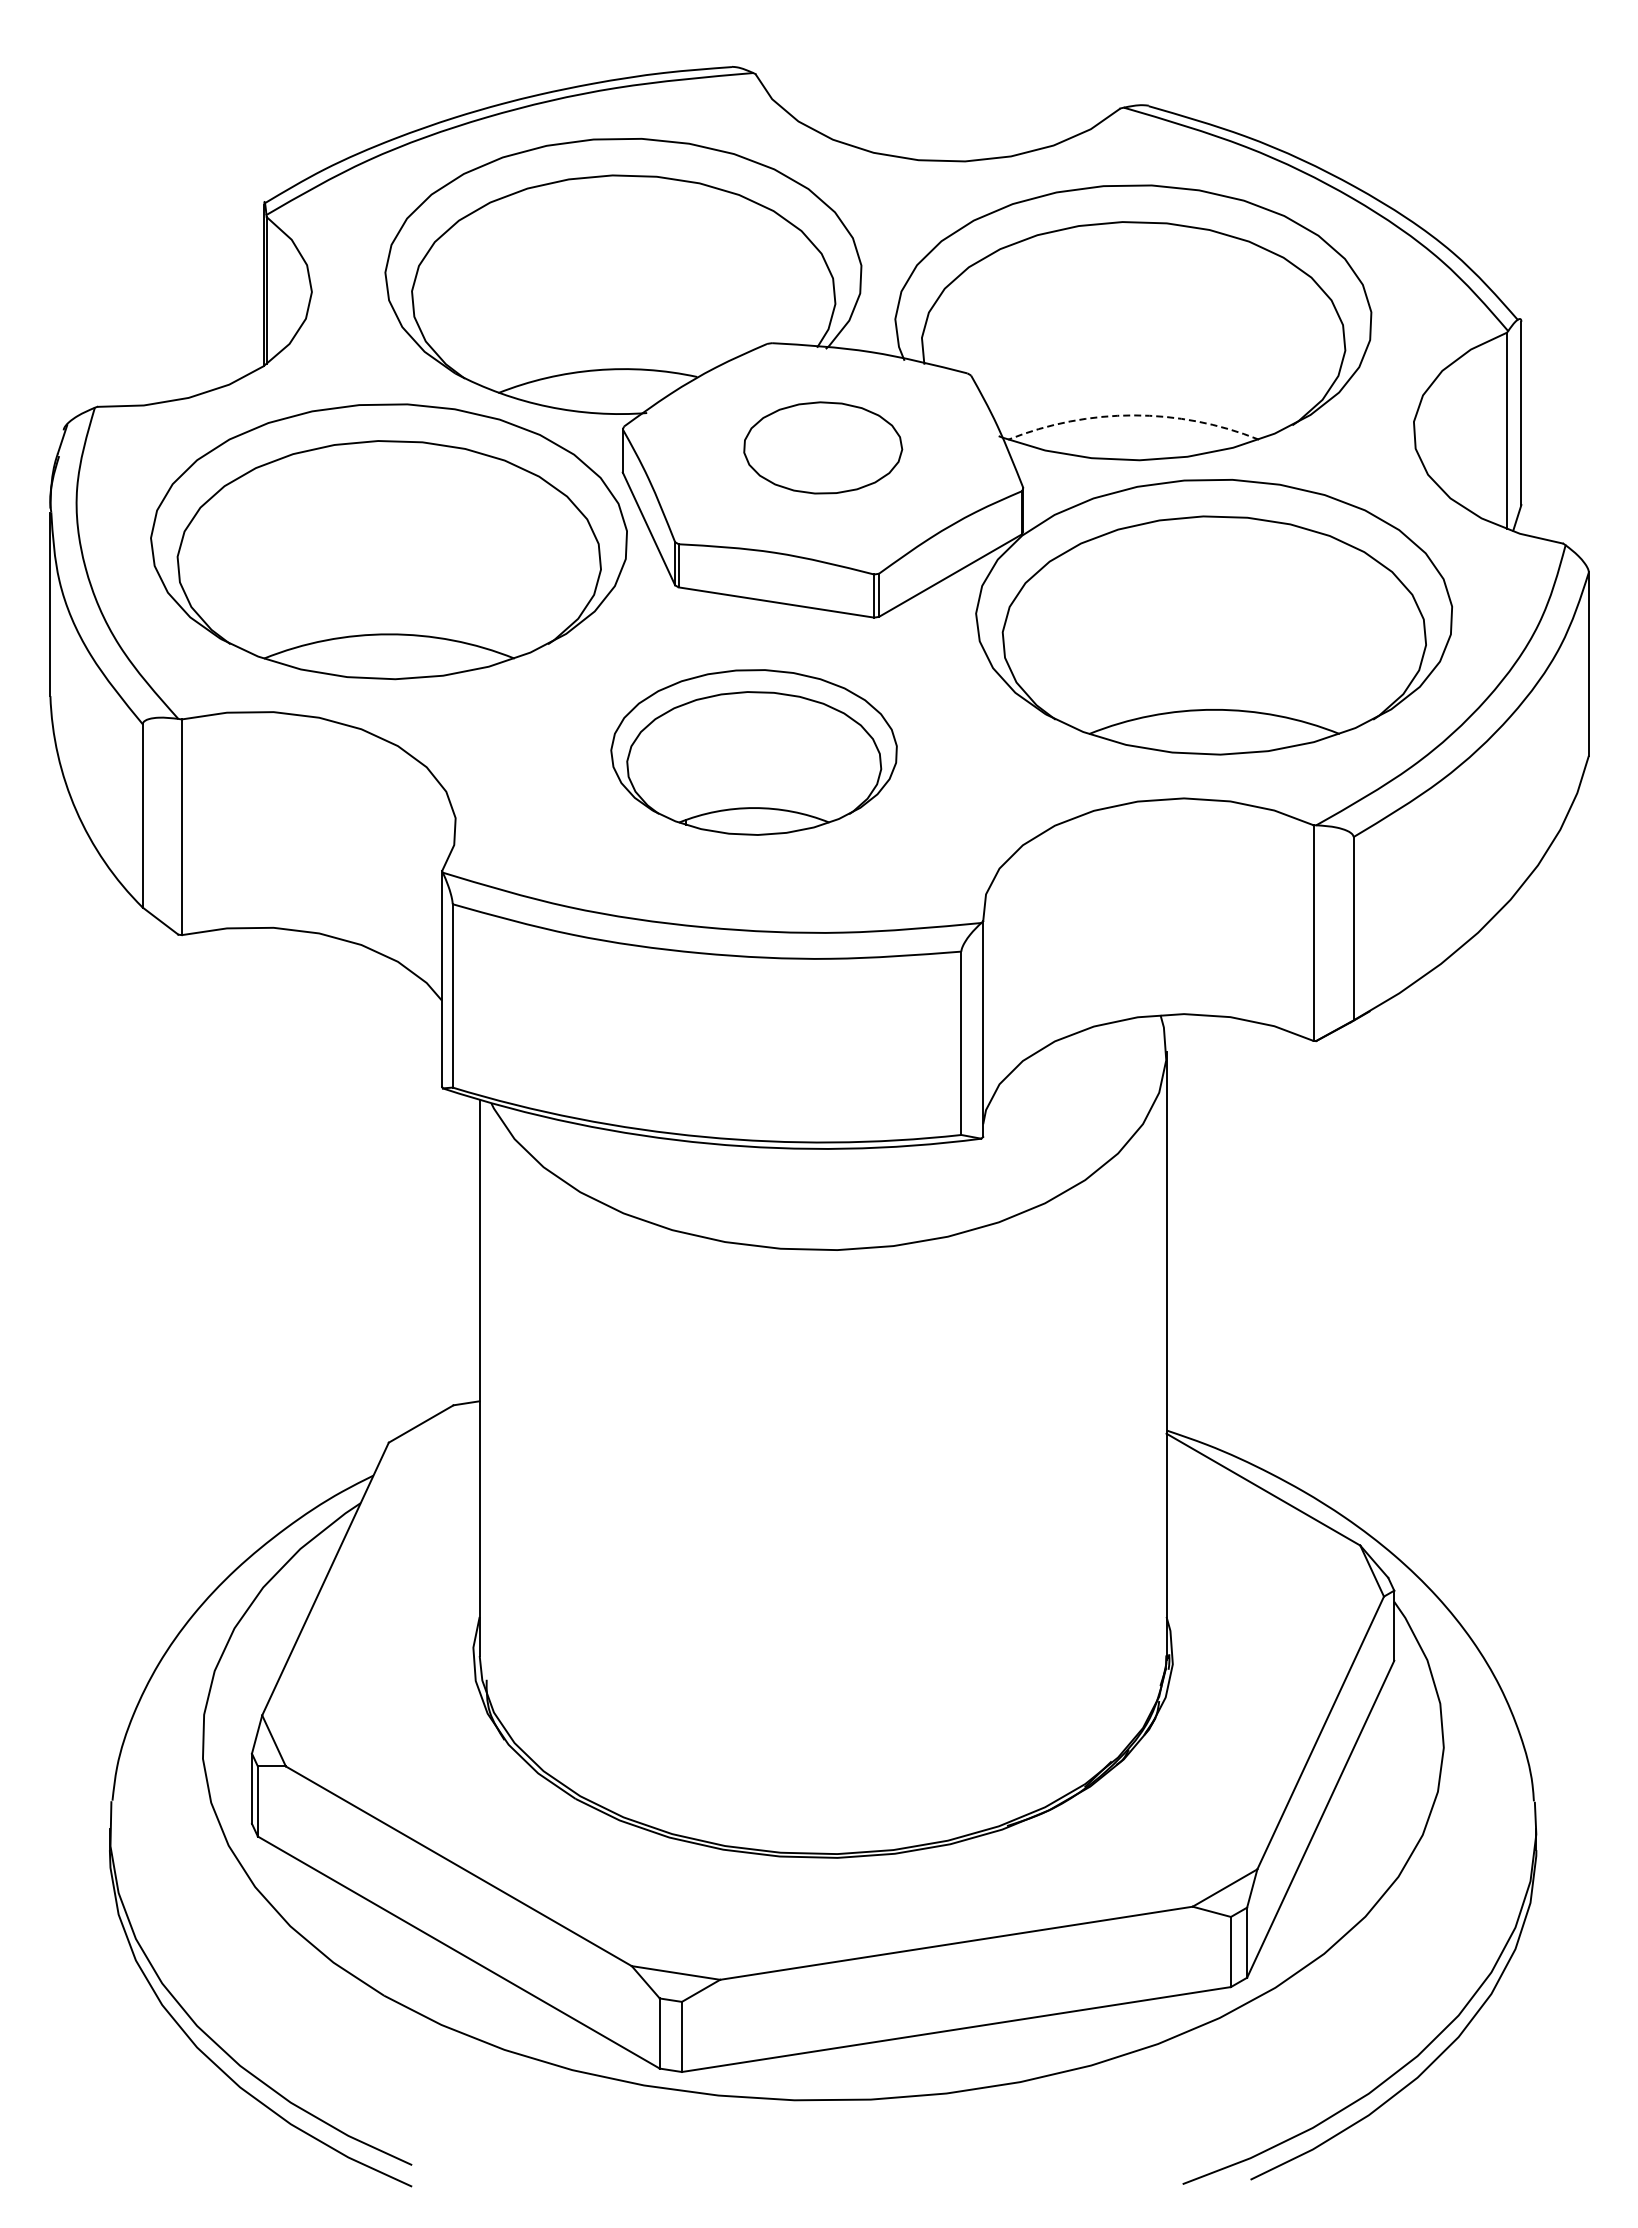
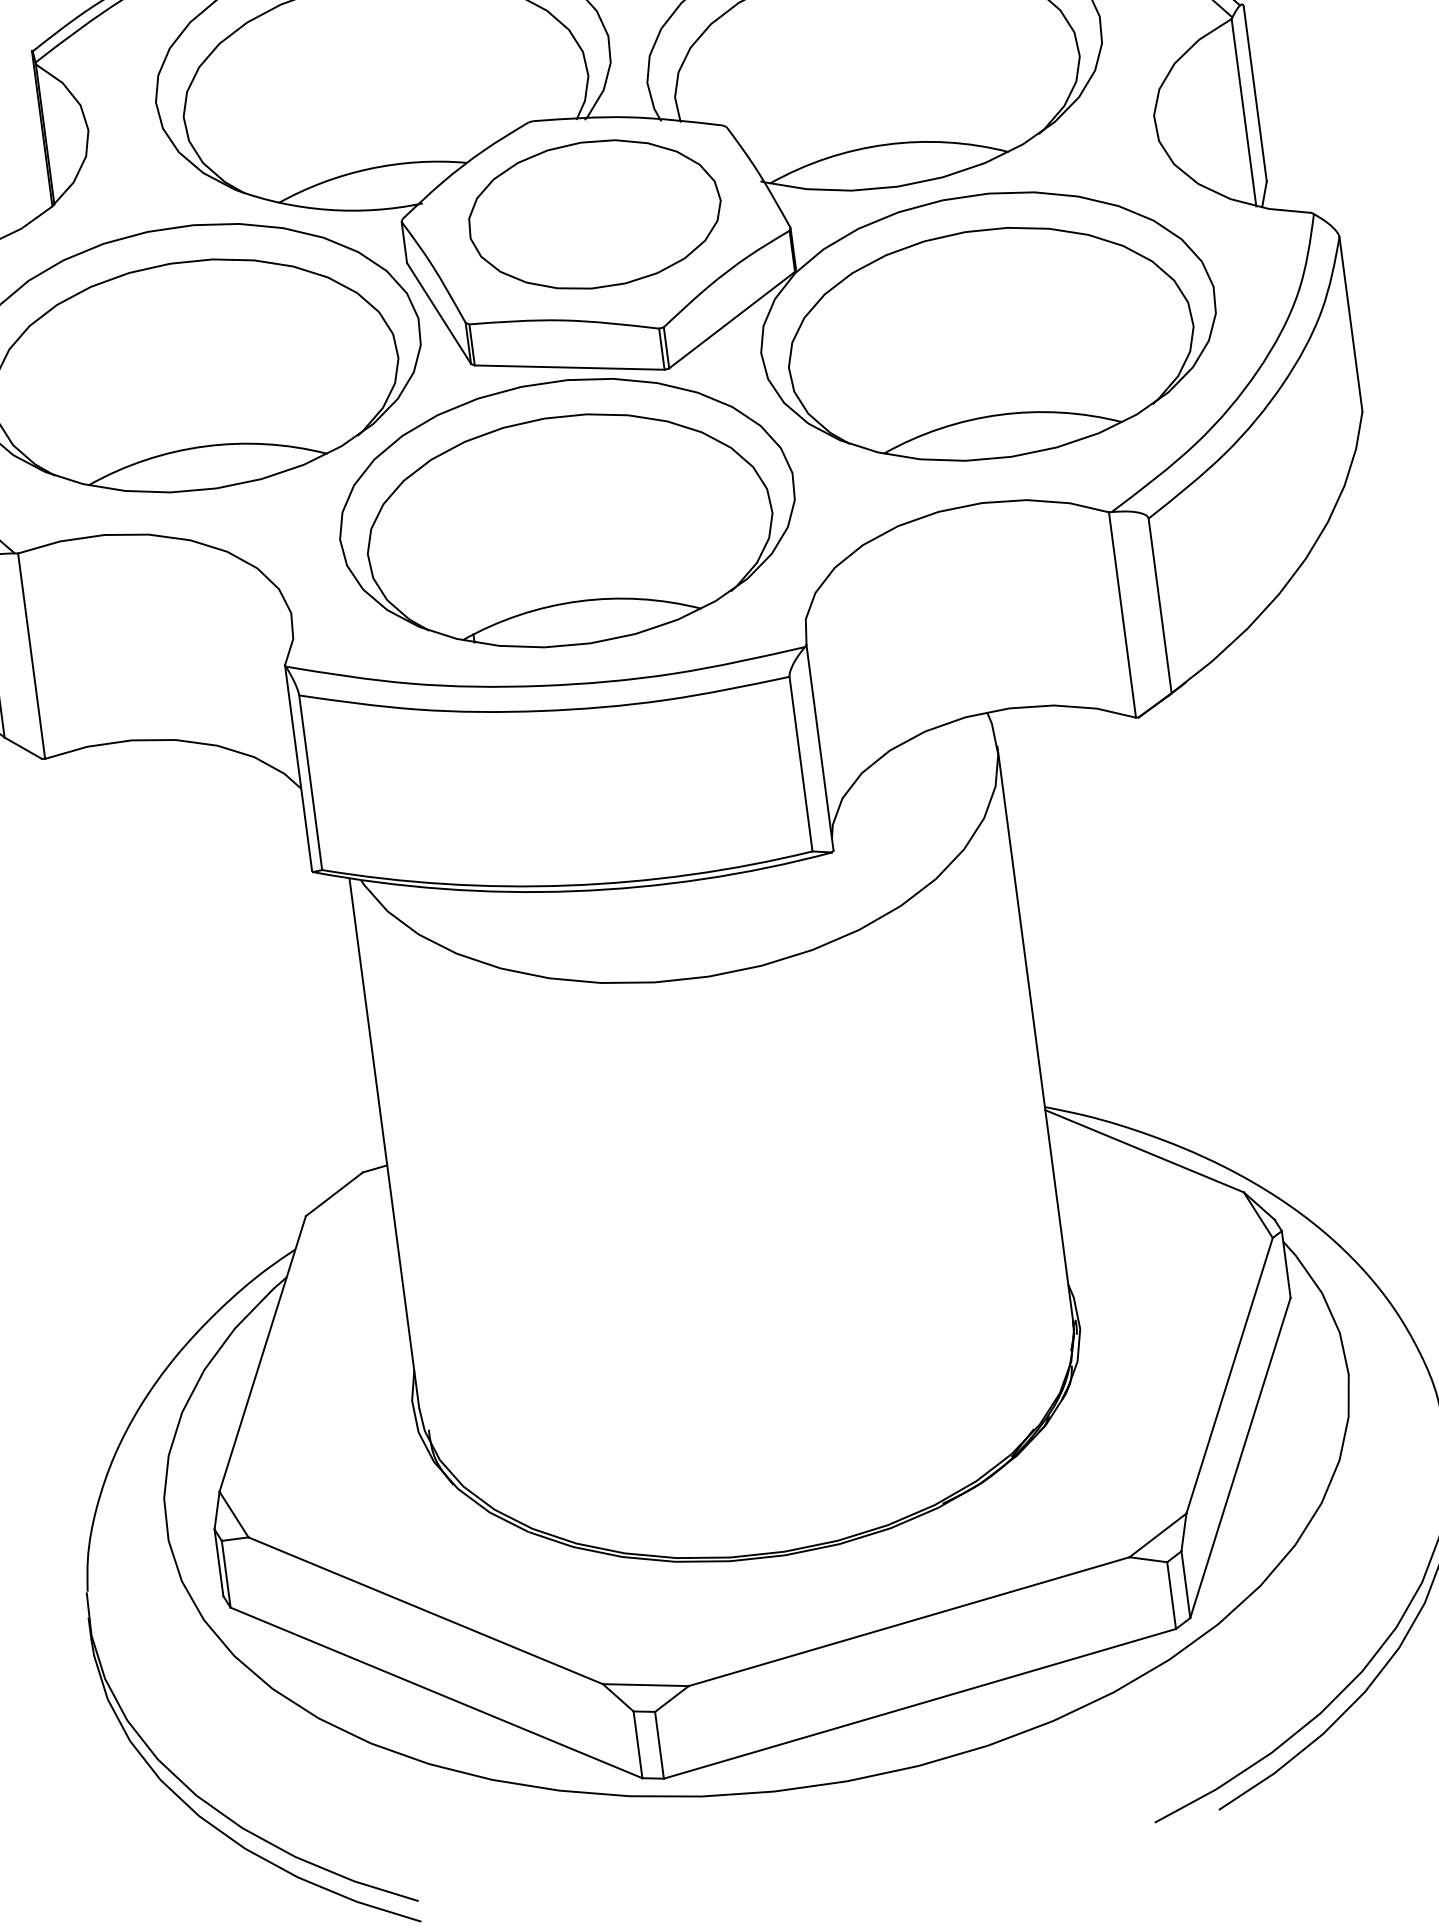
arc: (1133, 415) -> (886, 144), dashed -> solid
part: (822, 447) -> (594, 214), size x1.67
part: (753, 752) -> (566, 513), size x1.67

